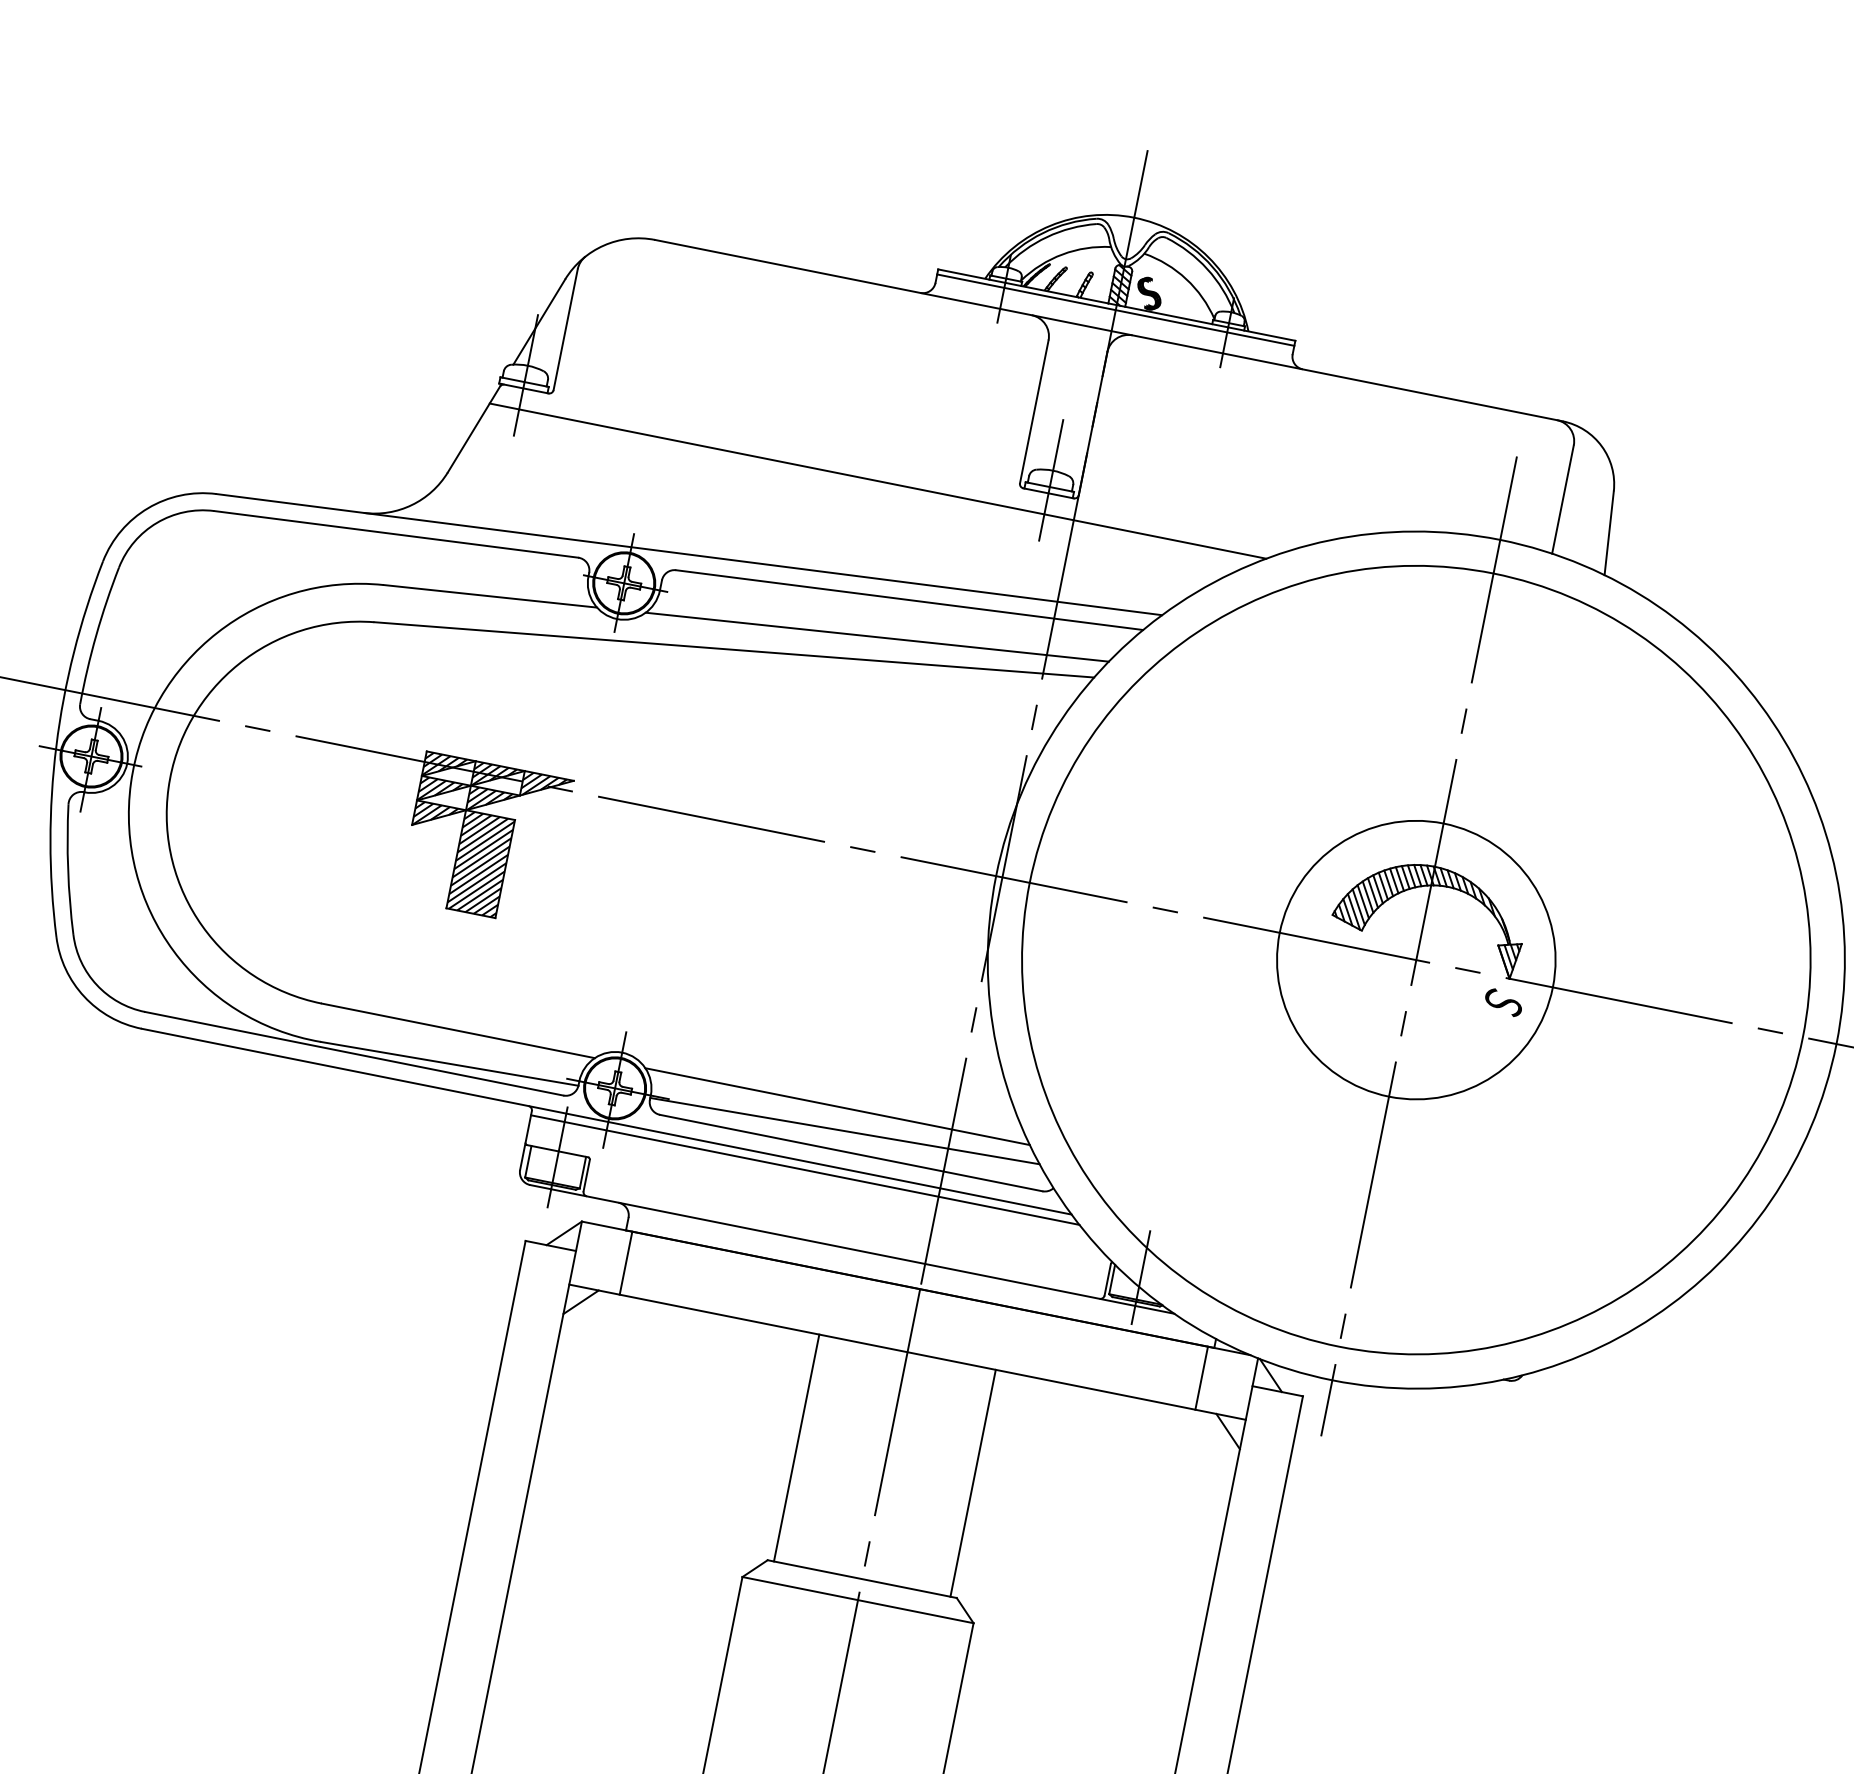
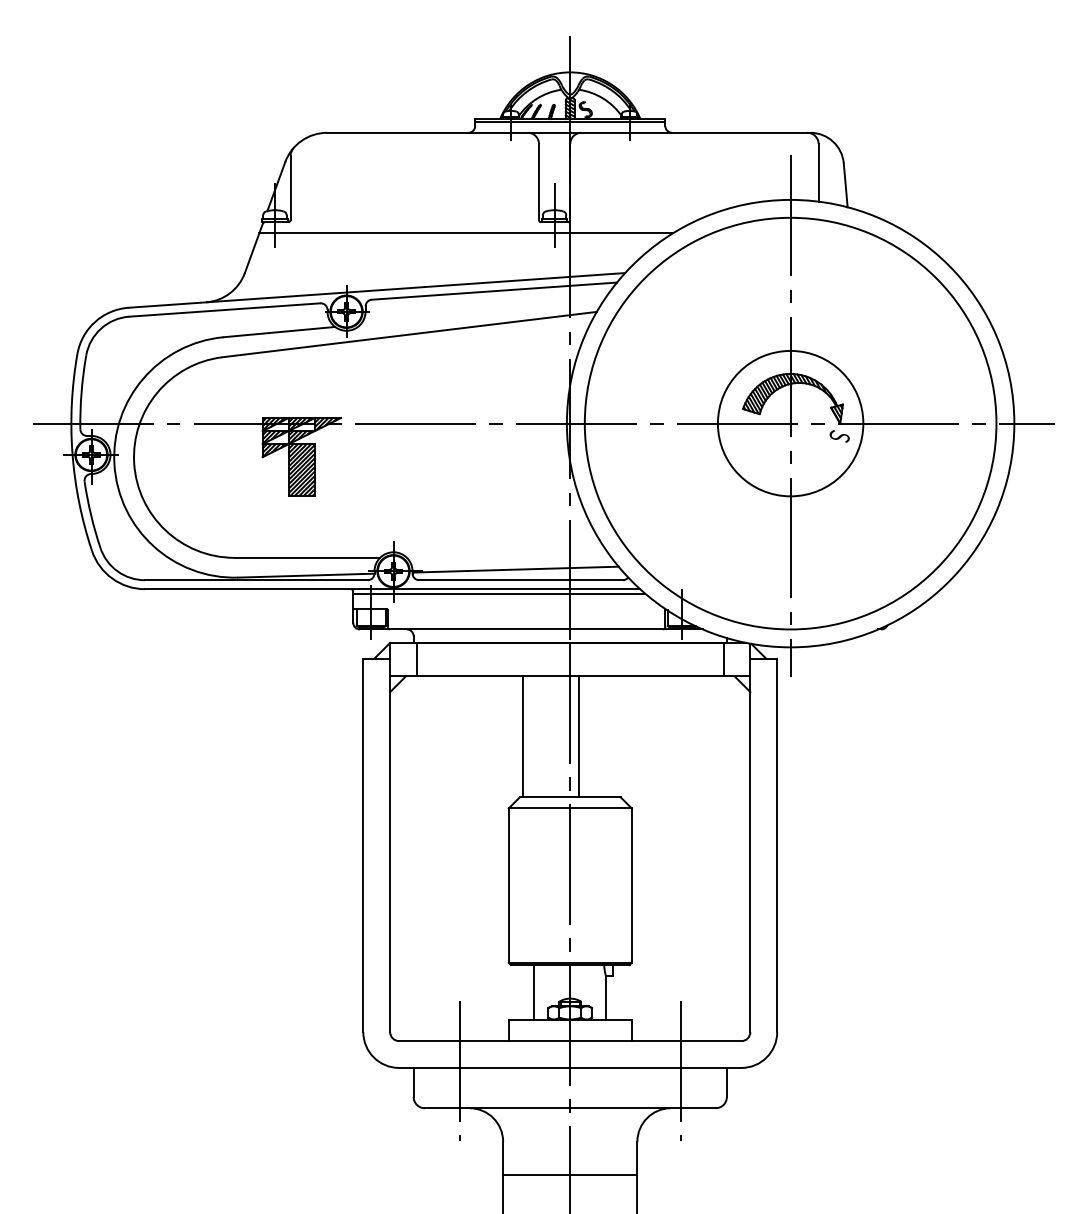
line: (877, 637) -> (481, 313), removed
line: (838, 1106) -> (509, 557), removed
line: (973, 1482) -> (579, 736), moved

